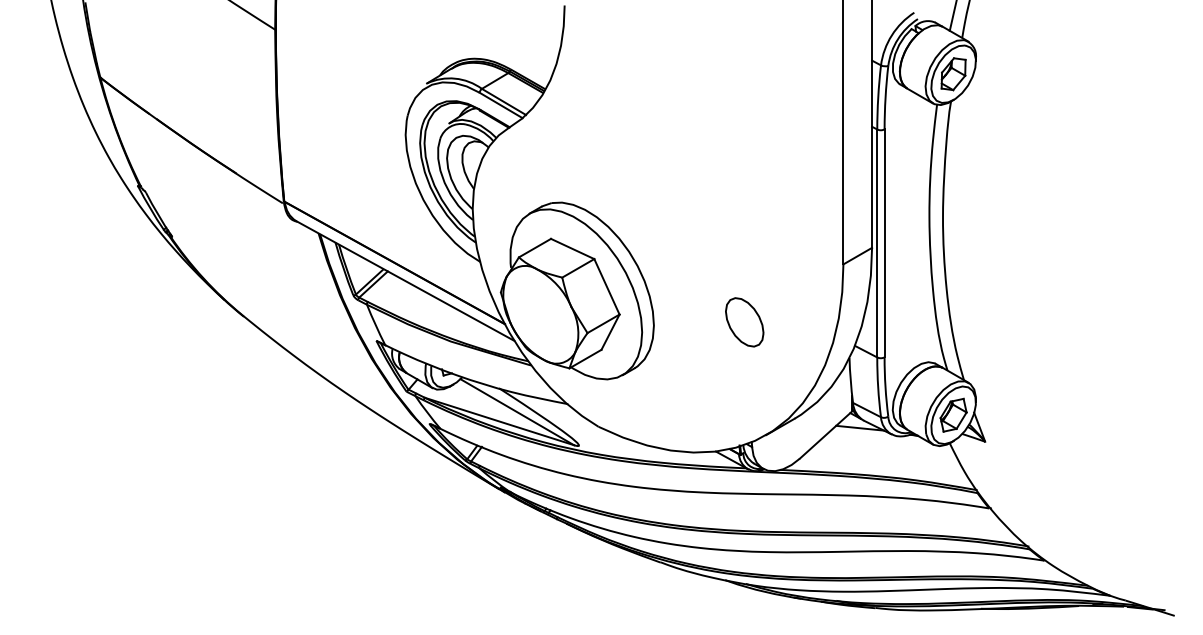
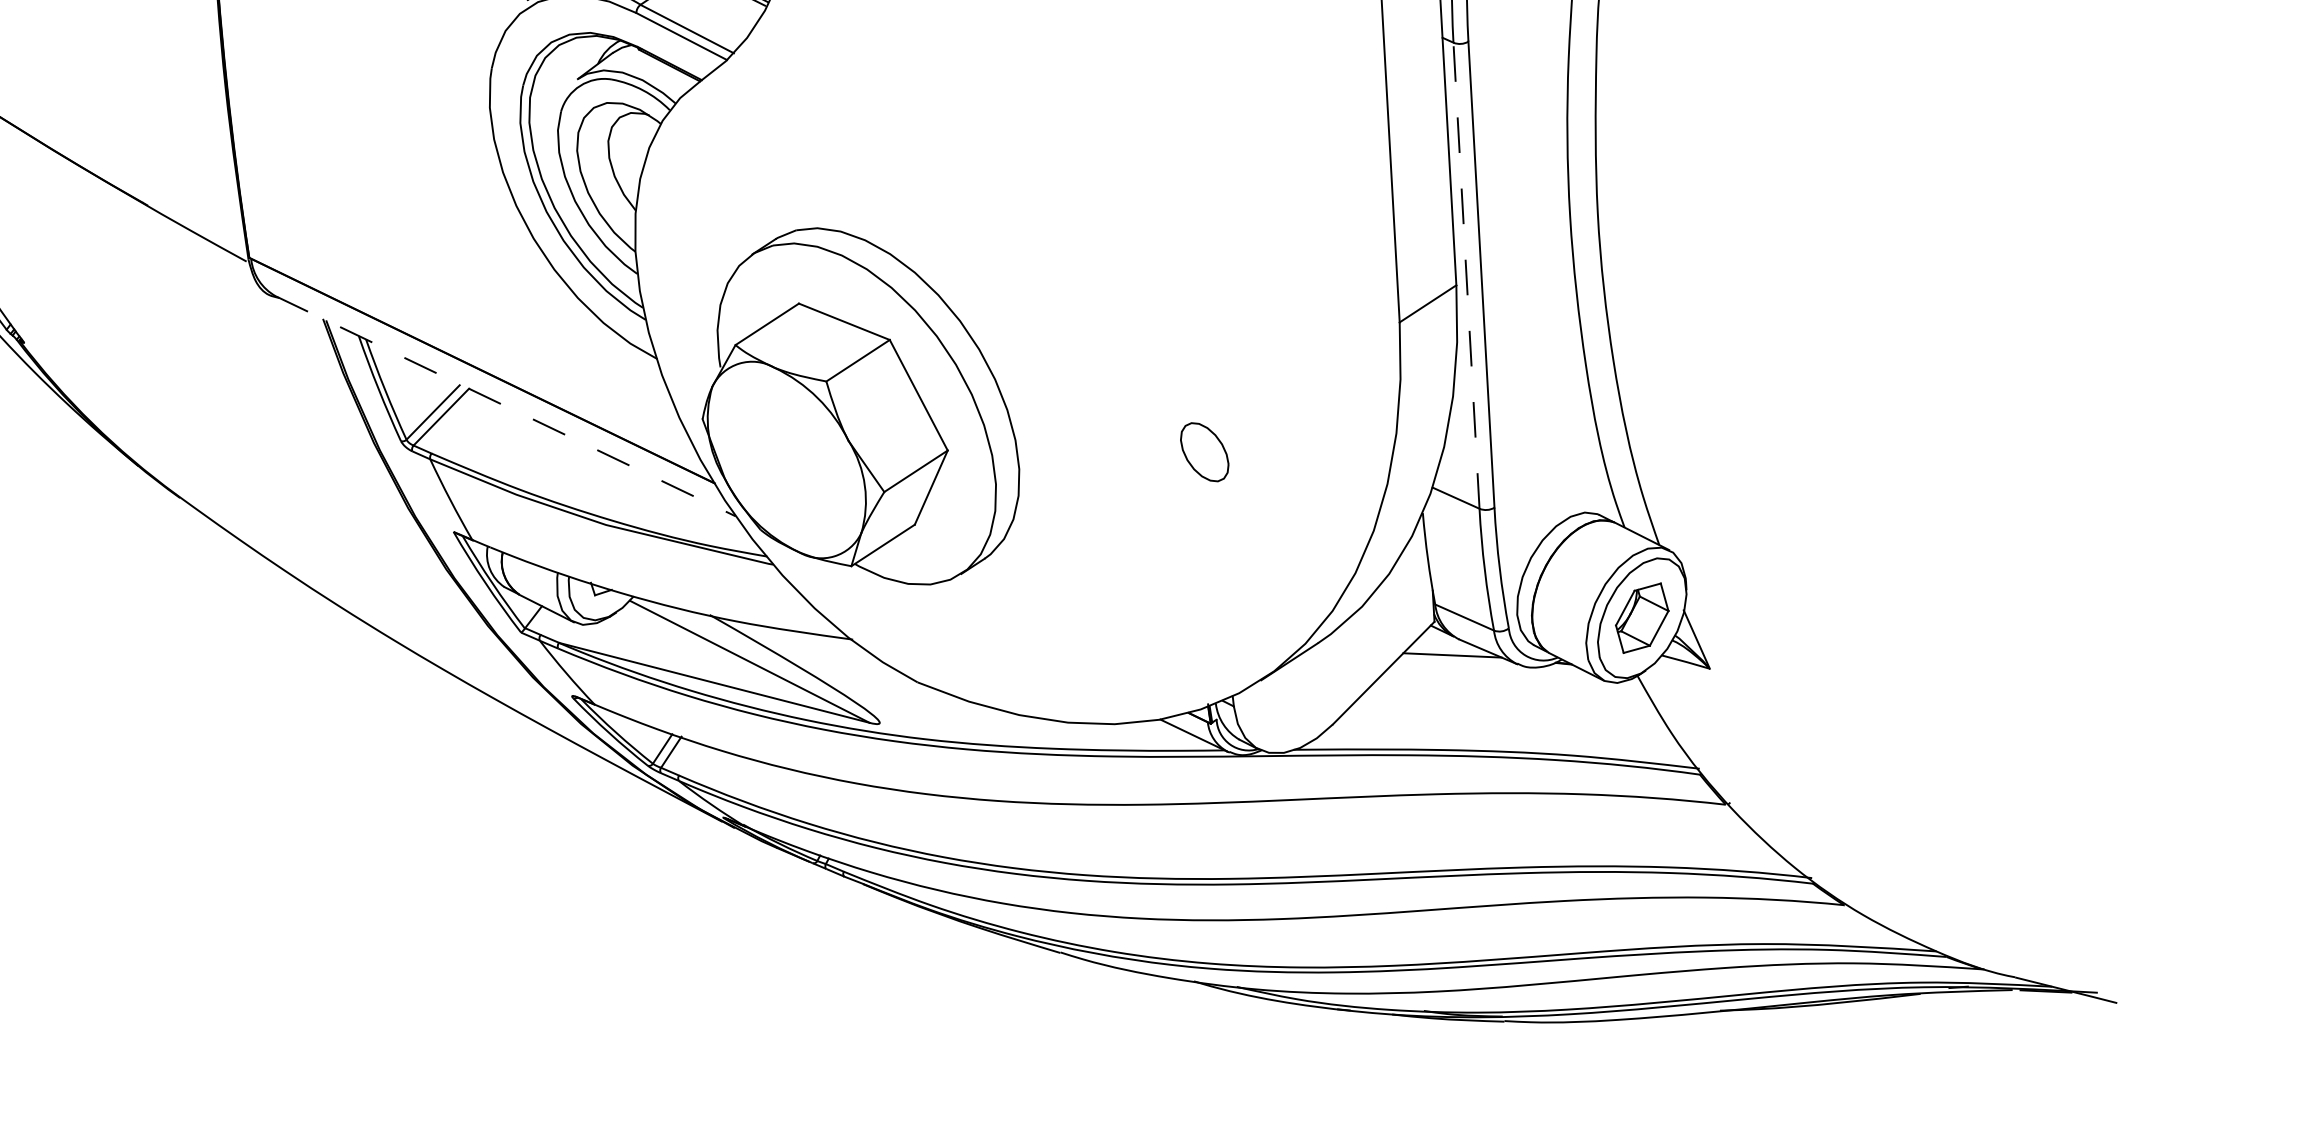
line: (877, 243) -> (1466, 275), solid -> dashed
line: (405, 281) -> (506, 407), solid -> dashed
part: (744, 322) -> (1204, 452), size x0.6

